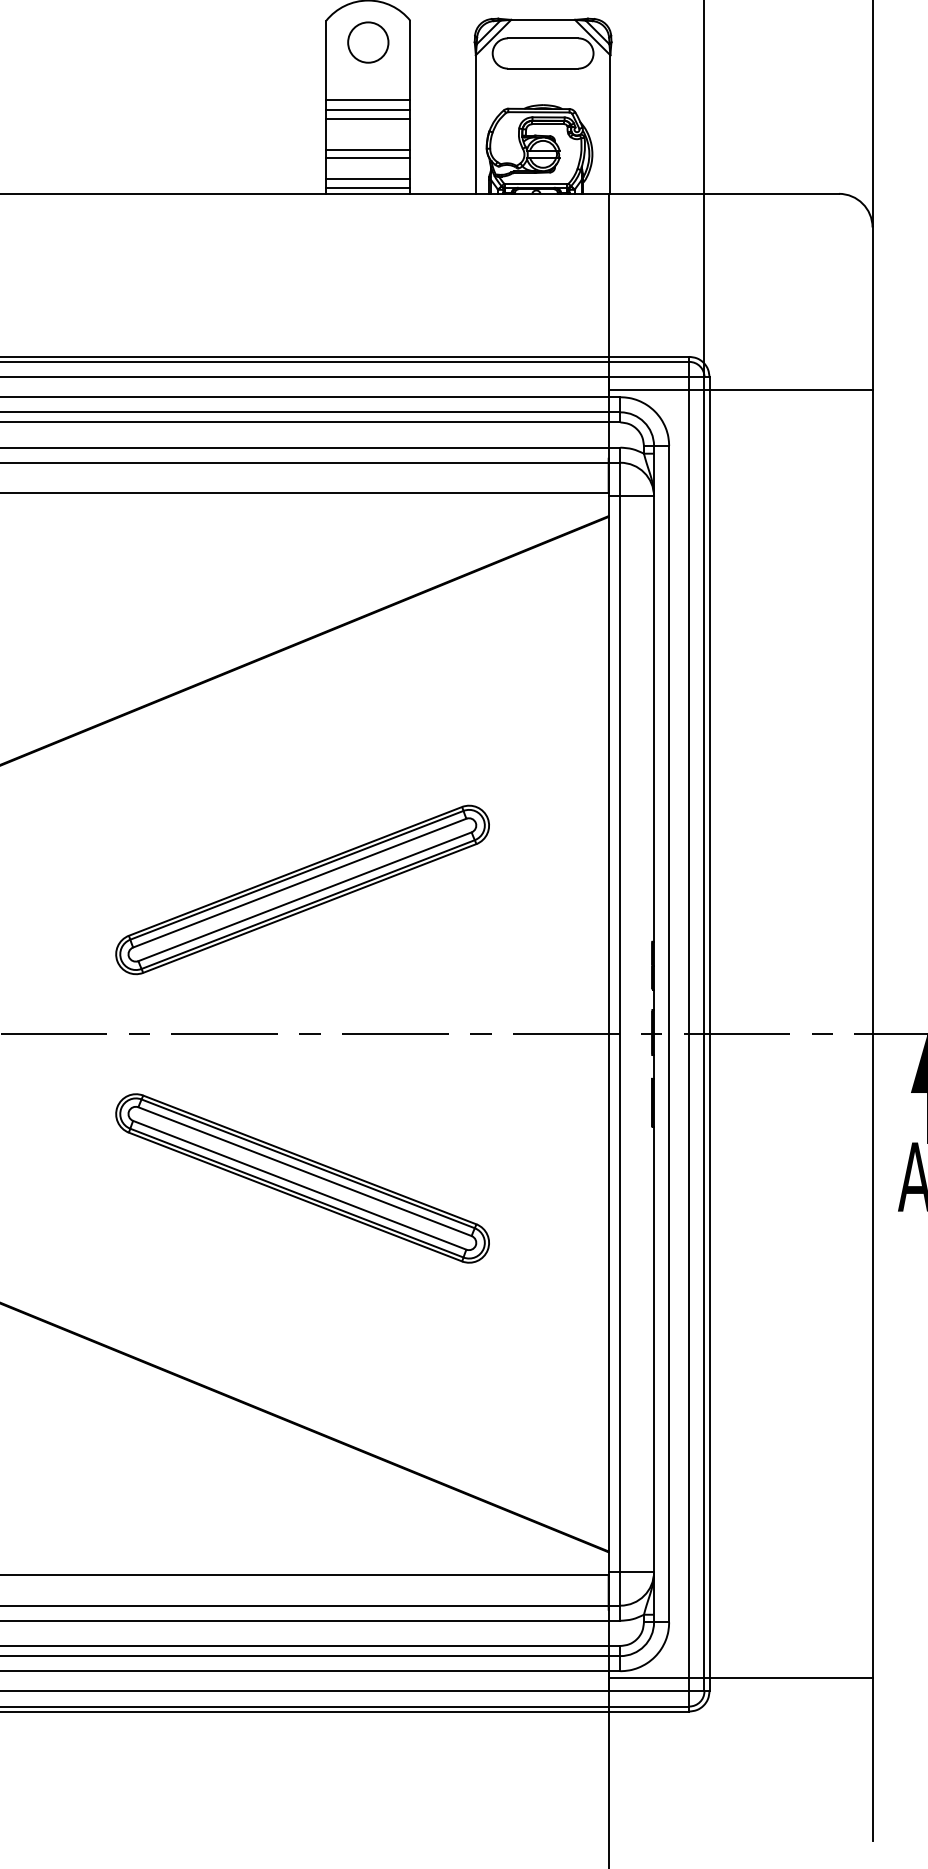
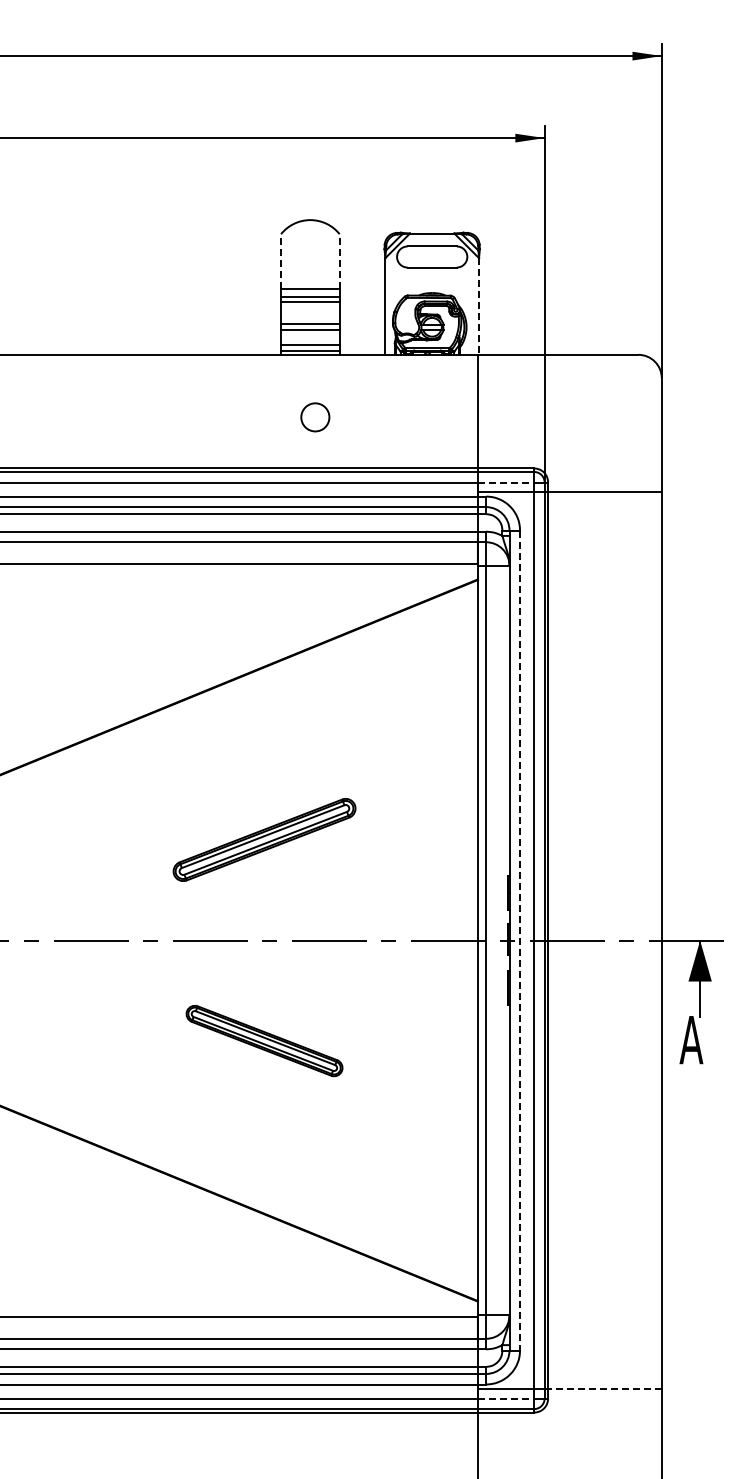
circle: (368, 42) -> (315, 417), moved
line: (326, 59) -> (281, 261), solid -> dashed
line: (410, 59) -> (339, 261), solid -> dashed
line: (610, 125) -> (479, 307), solid -> dashed
line: (649, 377) -> (506, 482), solid -> dashed
part: (302, 889) -> (264, 839), size x0.7
line: (669, 1034) -> (520, 940), solid -> dashed
part: (302, 1177) -> (264, 1040), size x0.6
line: (790, 1678) -> (604, 1389), solid -> dashed
line: (649, 1691) -> (506, 1398), solid -> dashed

